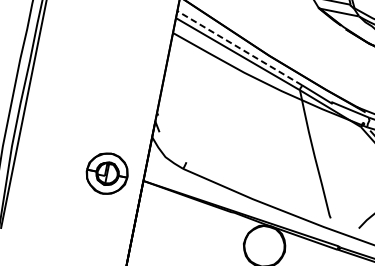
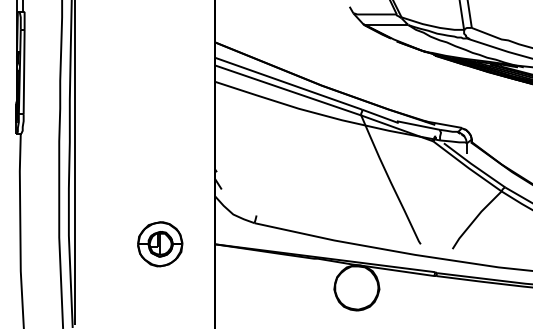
line: (239, 47) -> (288, 83), dashed -> solid
part: (107, 173) -> (160, 244), moved

